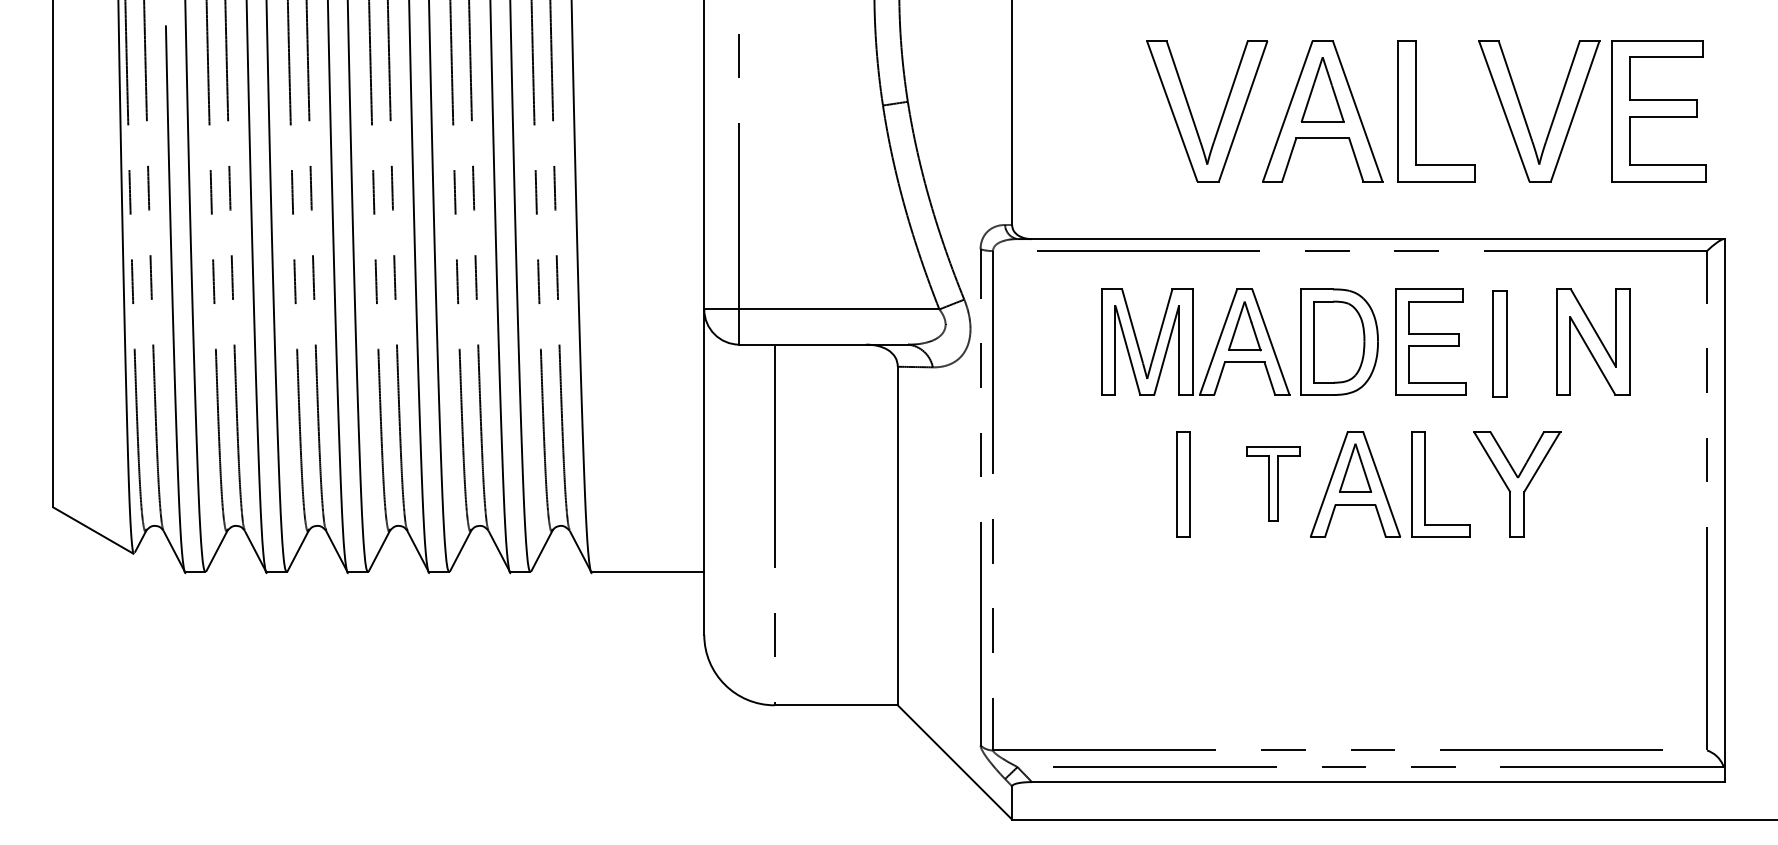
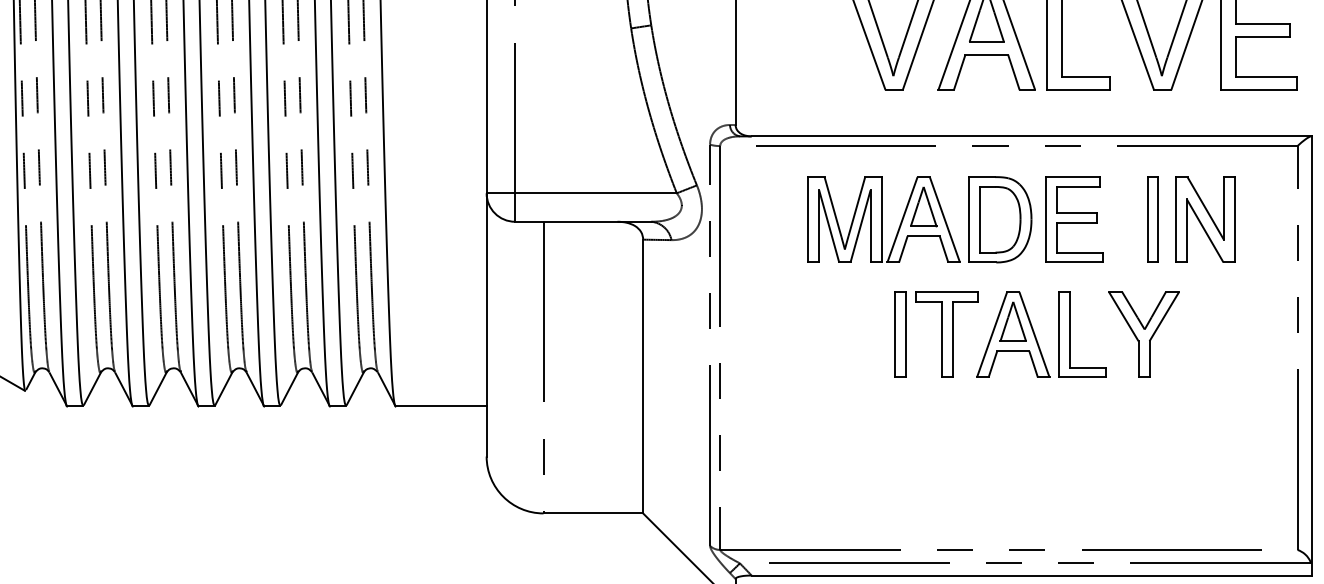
part: (1499, 343) -> (1152, 219), moved
part: (1183, 484) -> (900, 334), moved
part: (1273, 484) -> (946, 334), size x1.43

